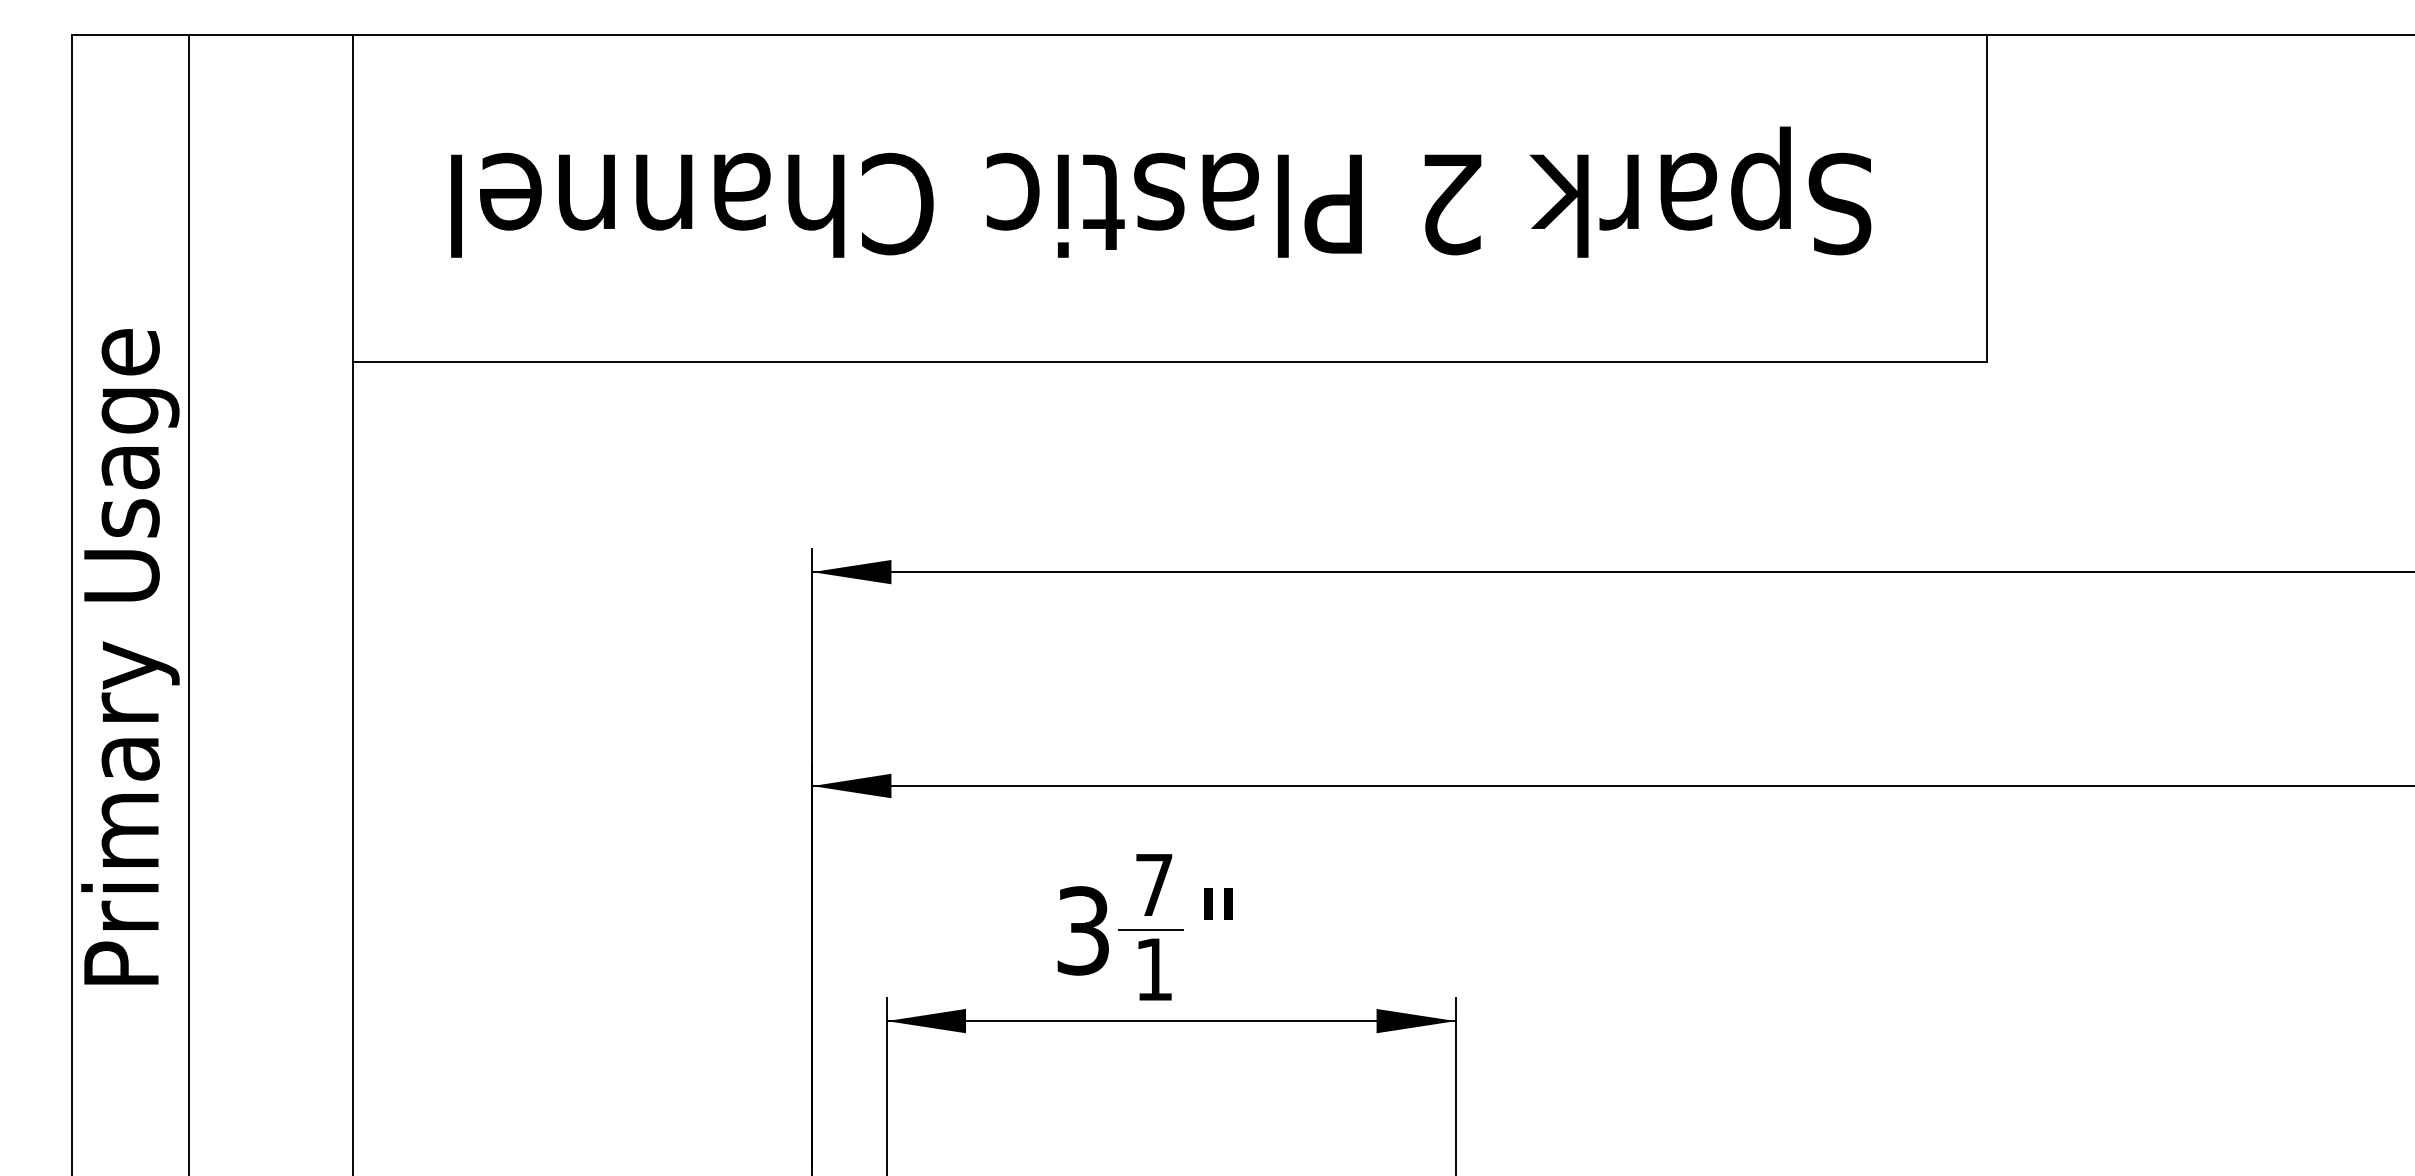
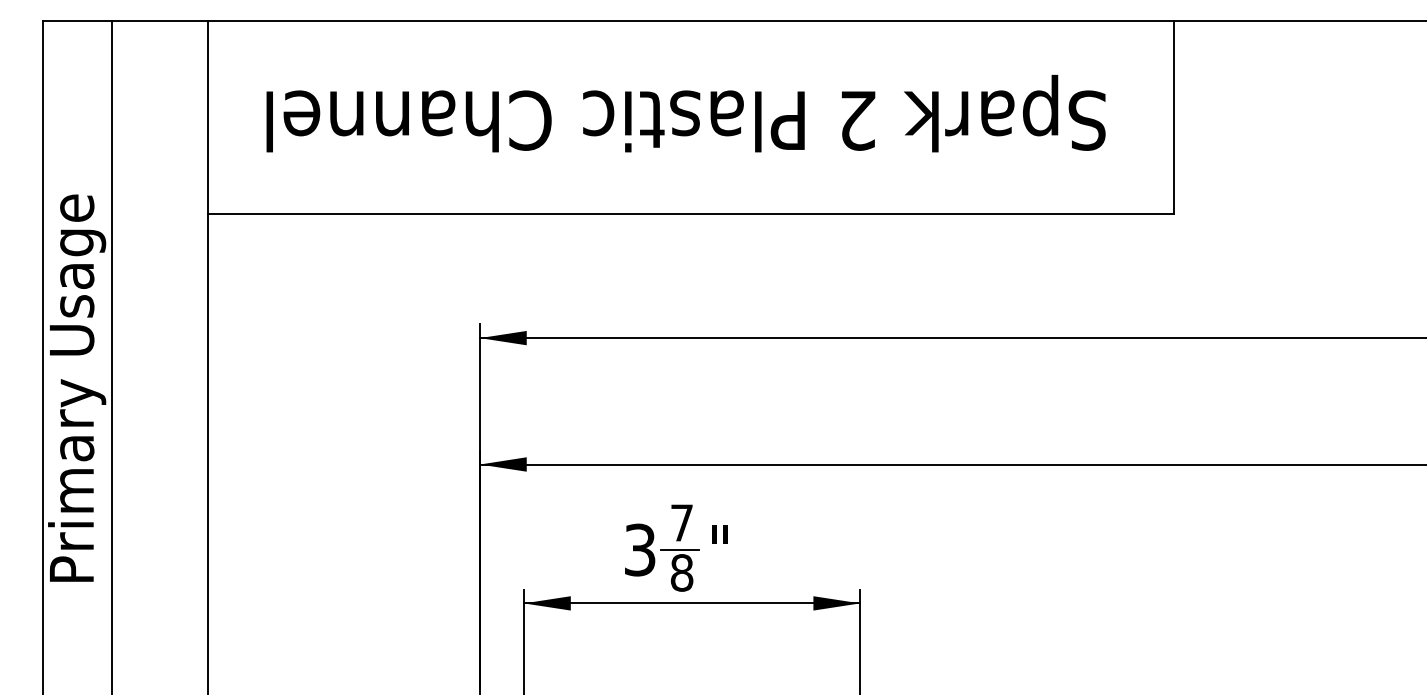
text: (1153, 968) -> (681, 572), 1 -> 8

